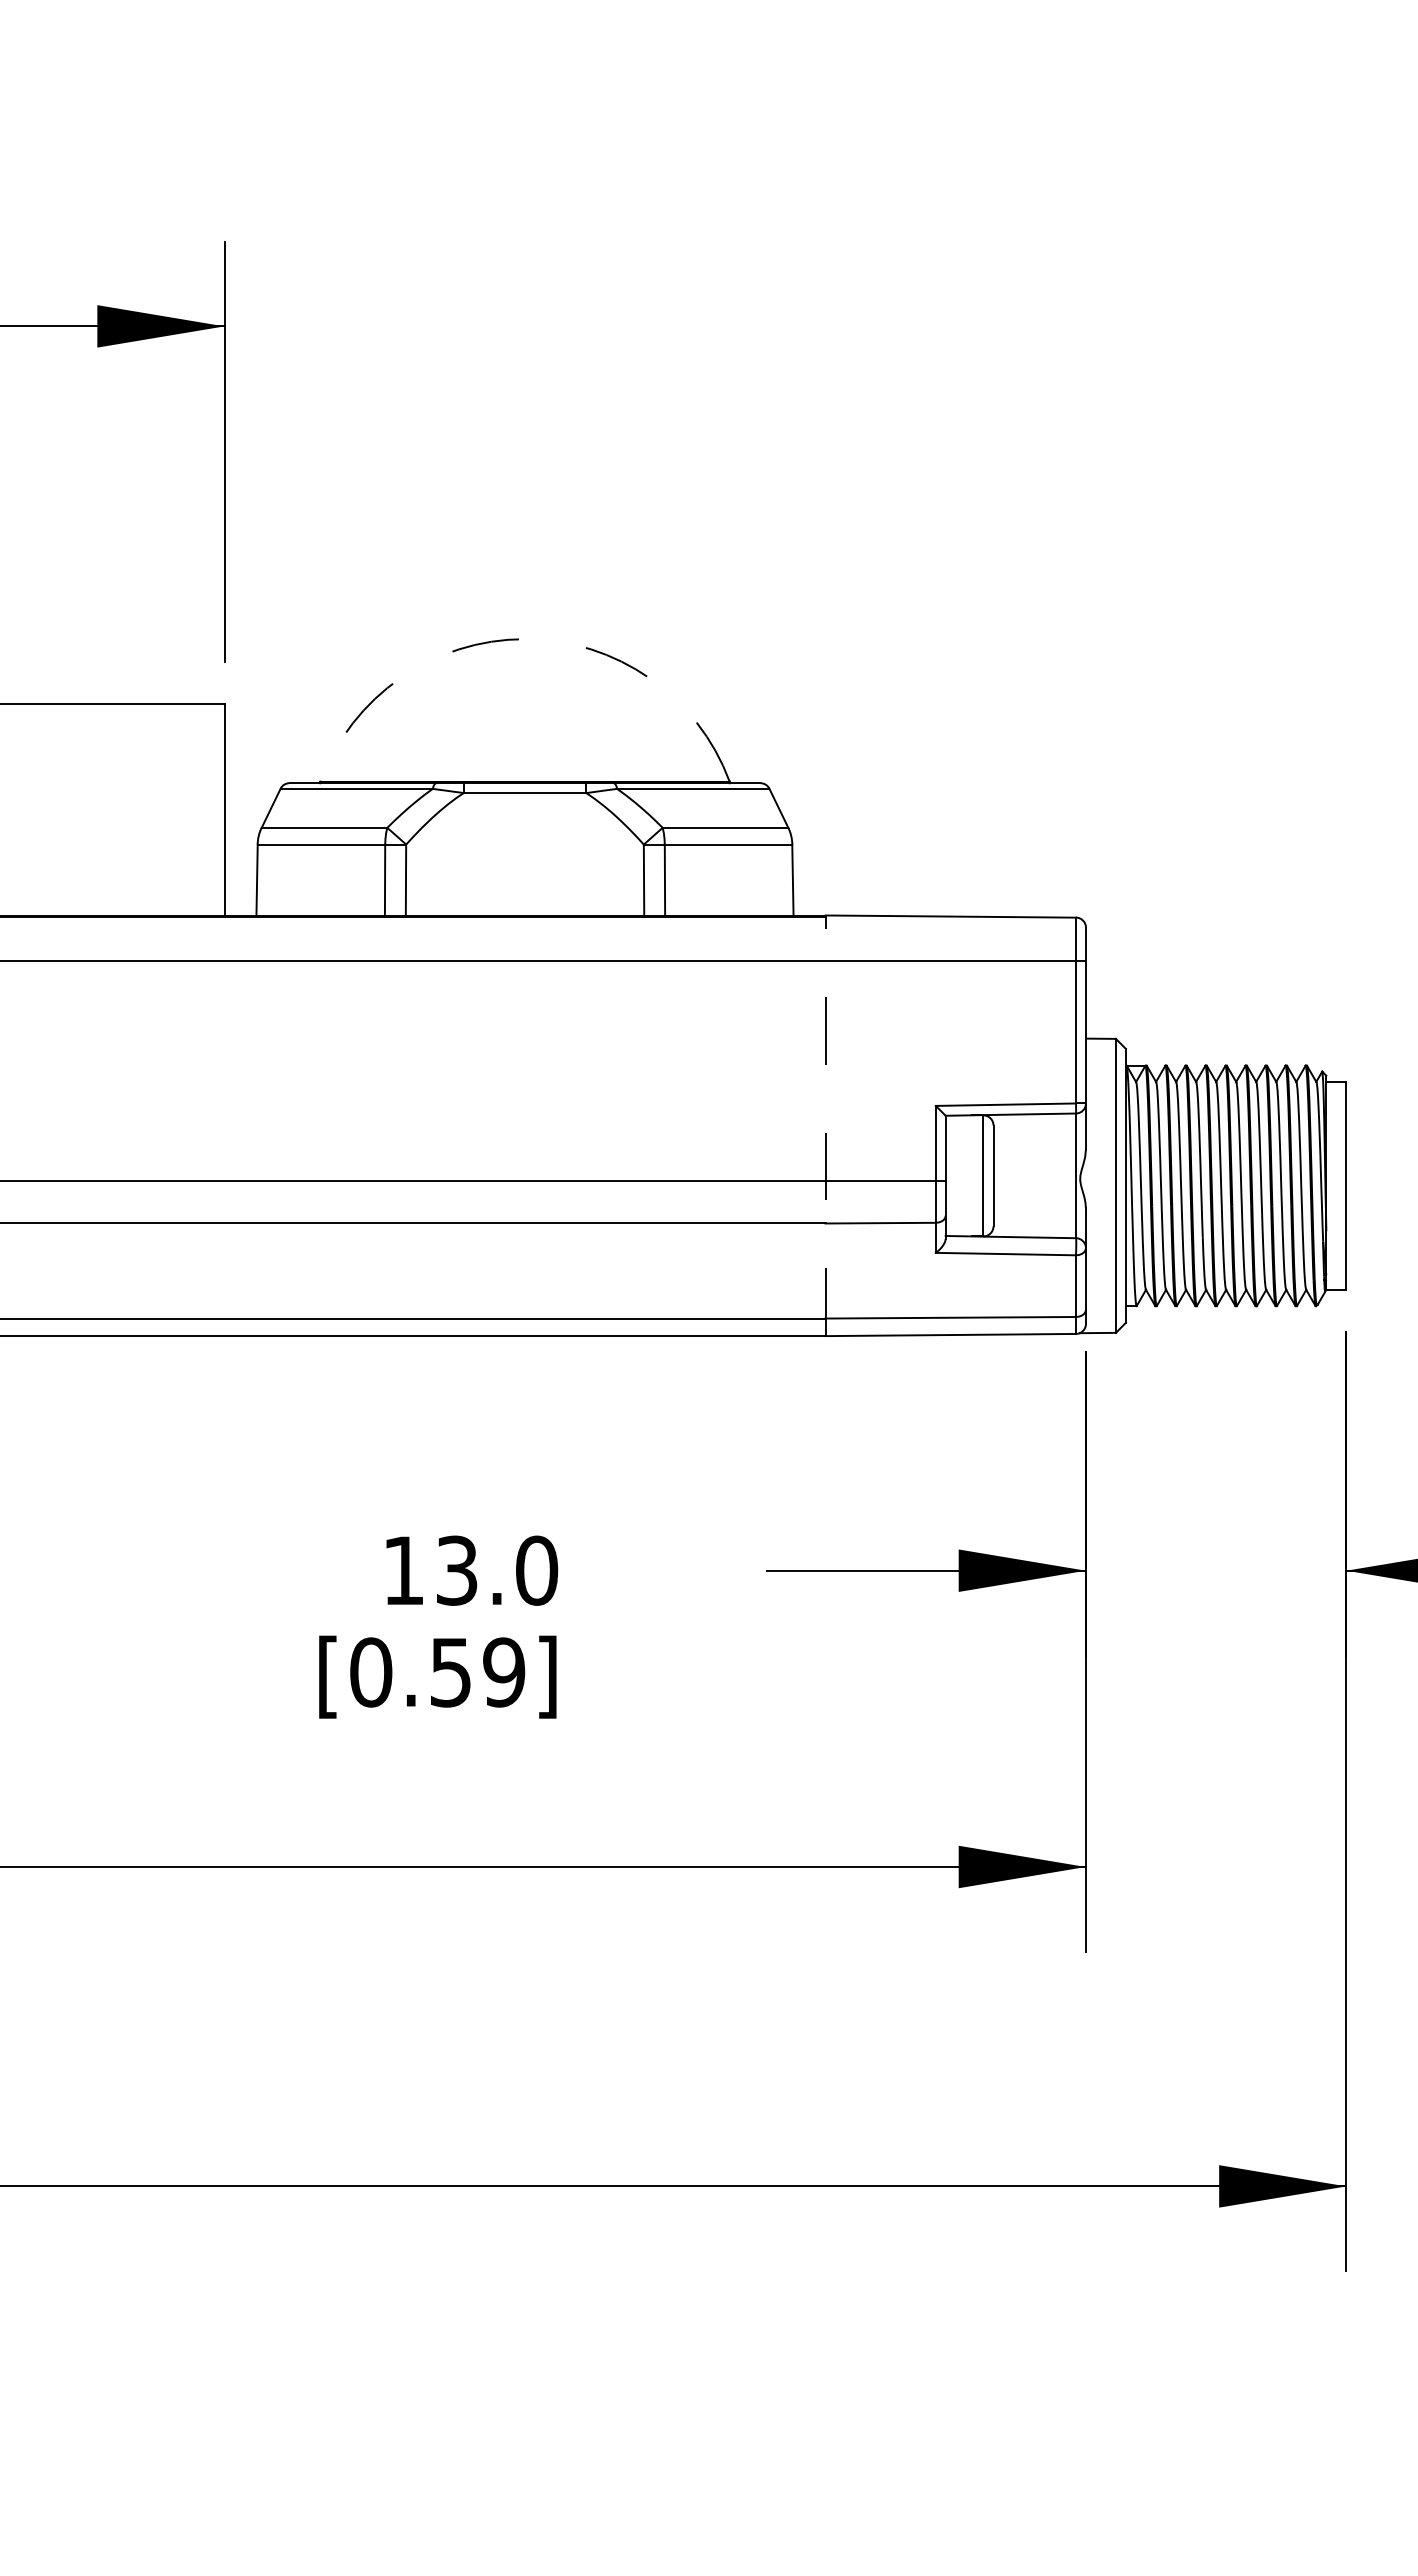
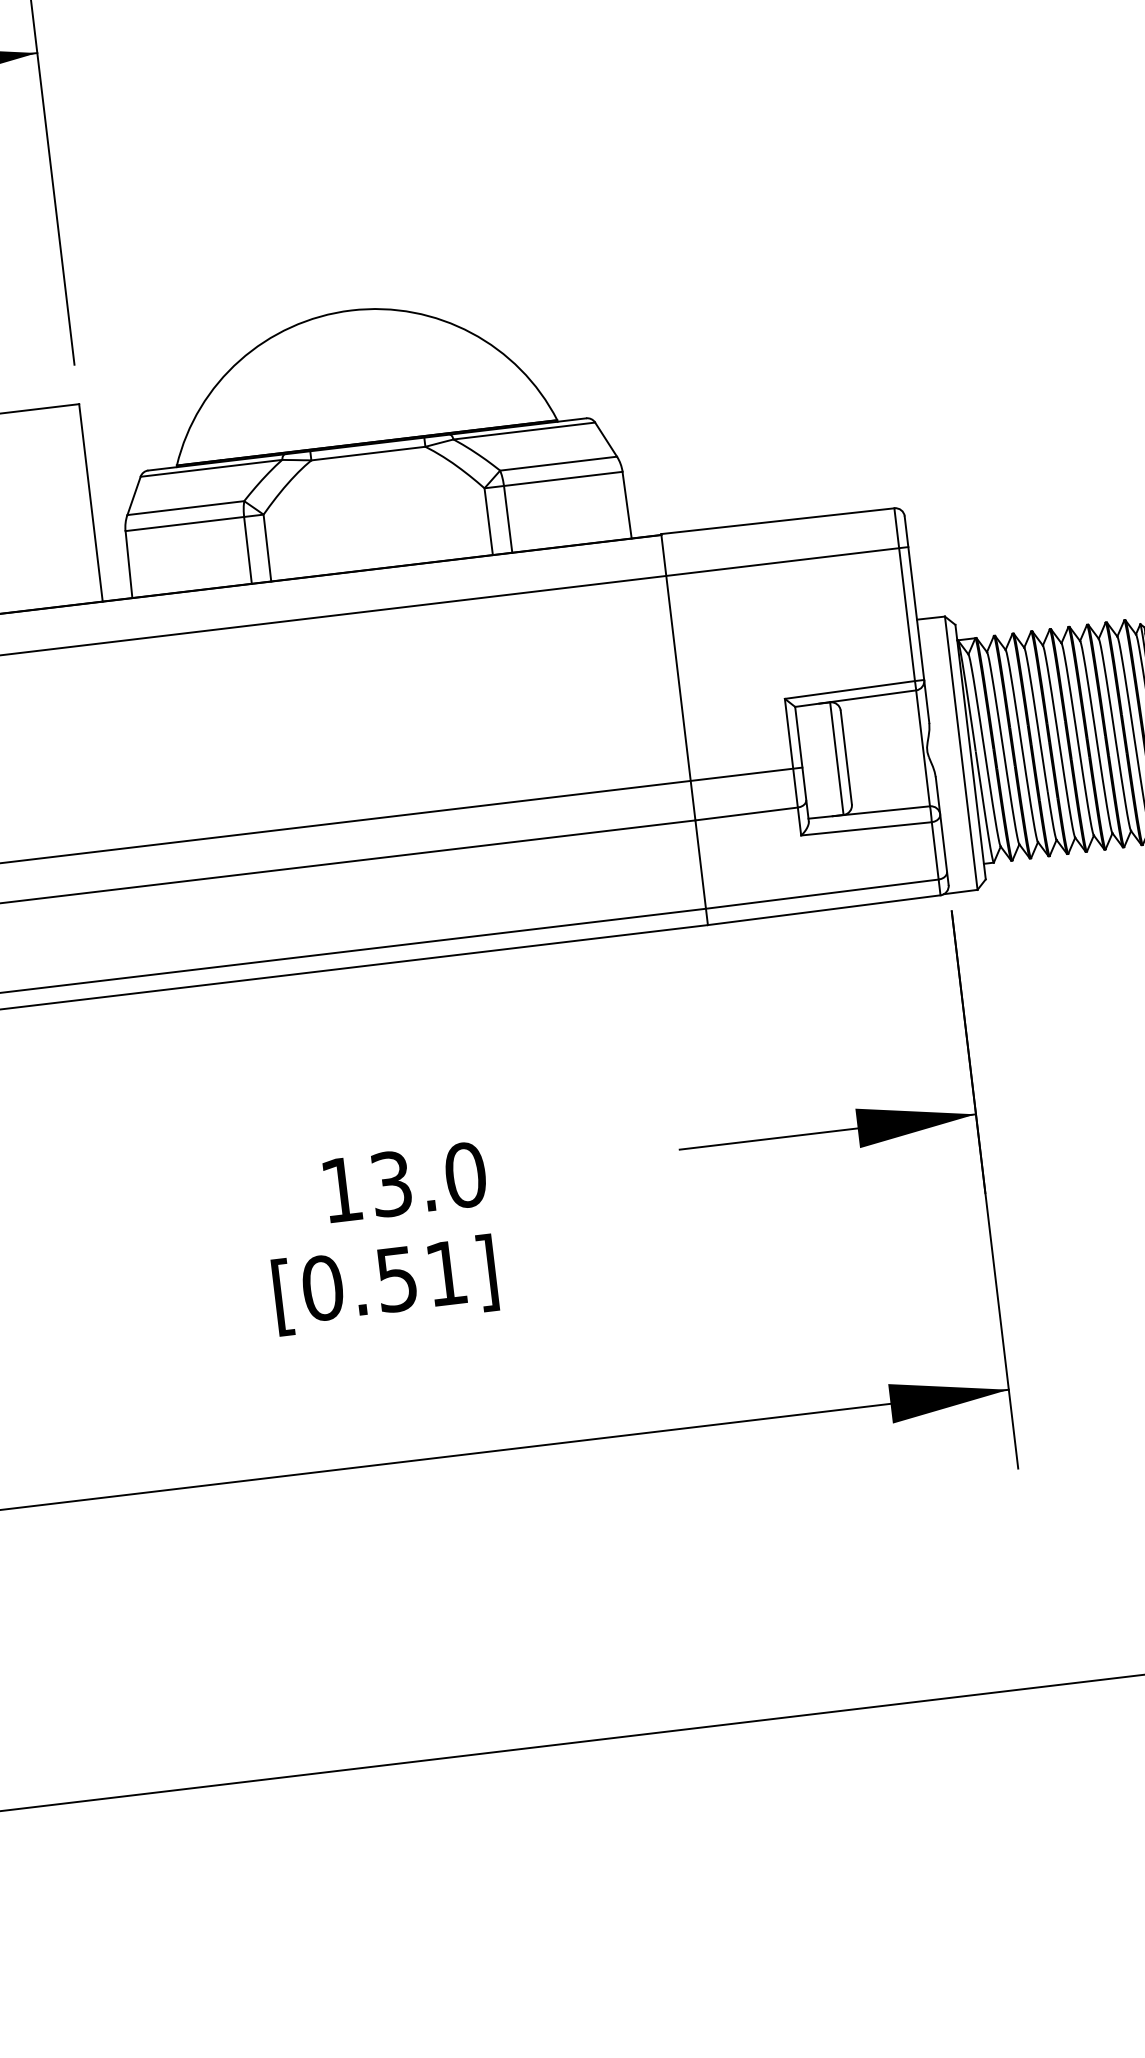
arc: (525, 639) -> (351, 310), dashed -> solid
line: (825, 1125) -> (684, 729), dashed -> solid
text: (504, 1672) -> (446, 1273), [0.59] -> [0.51]

